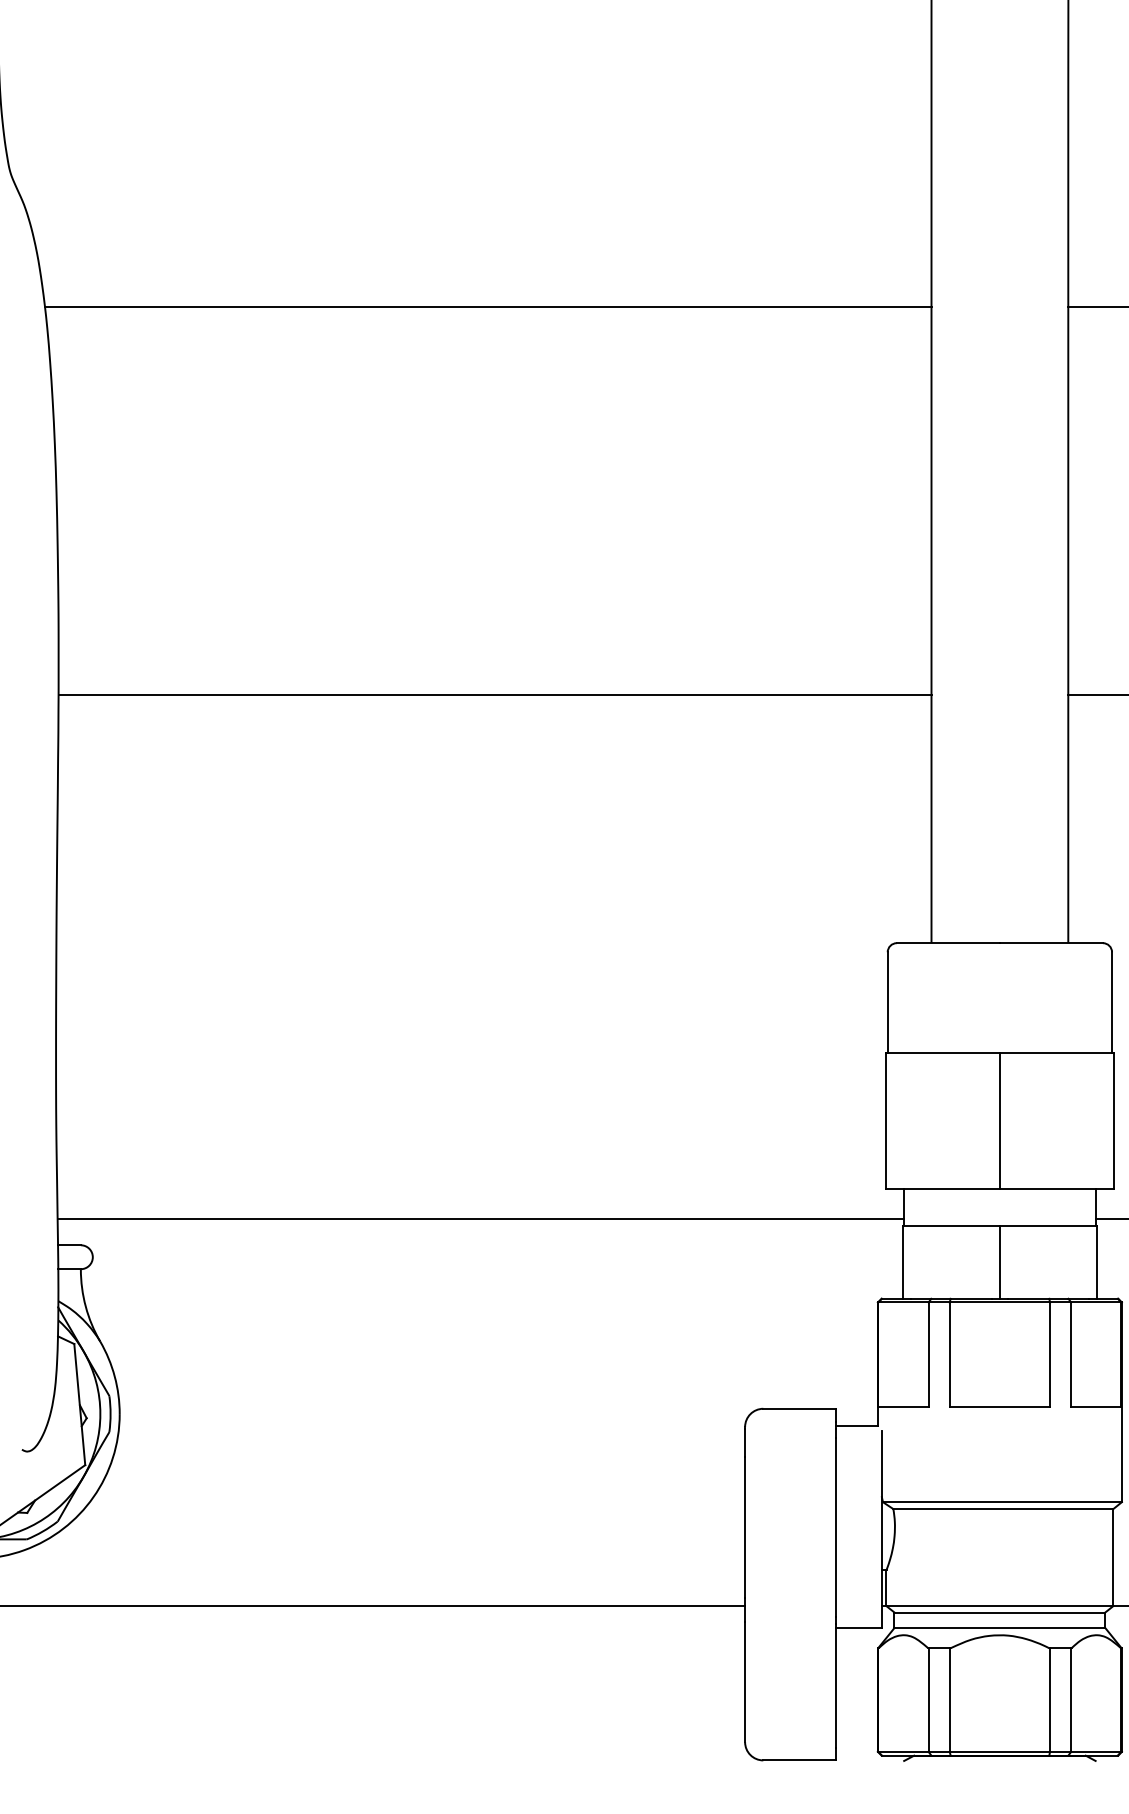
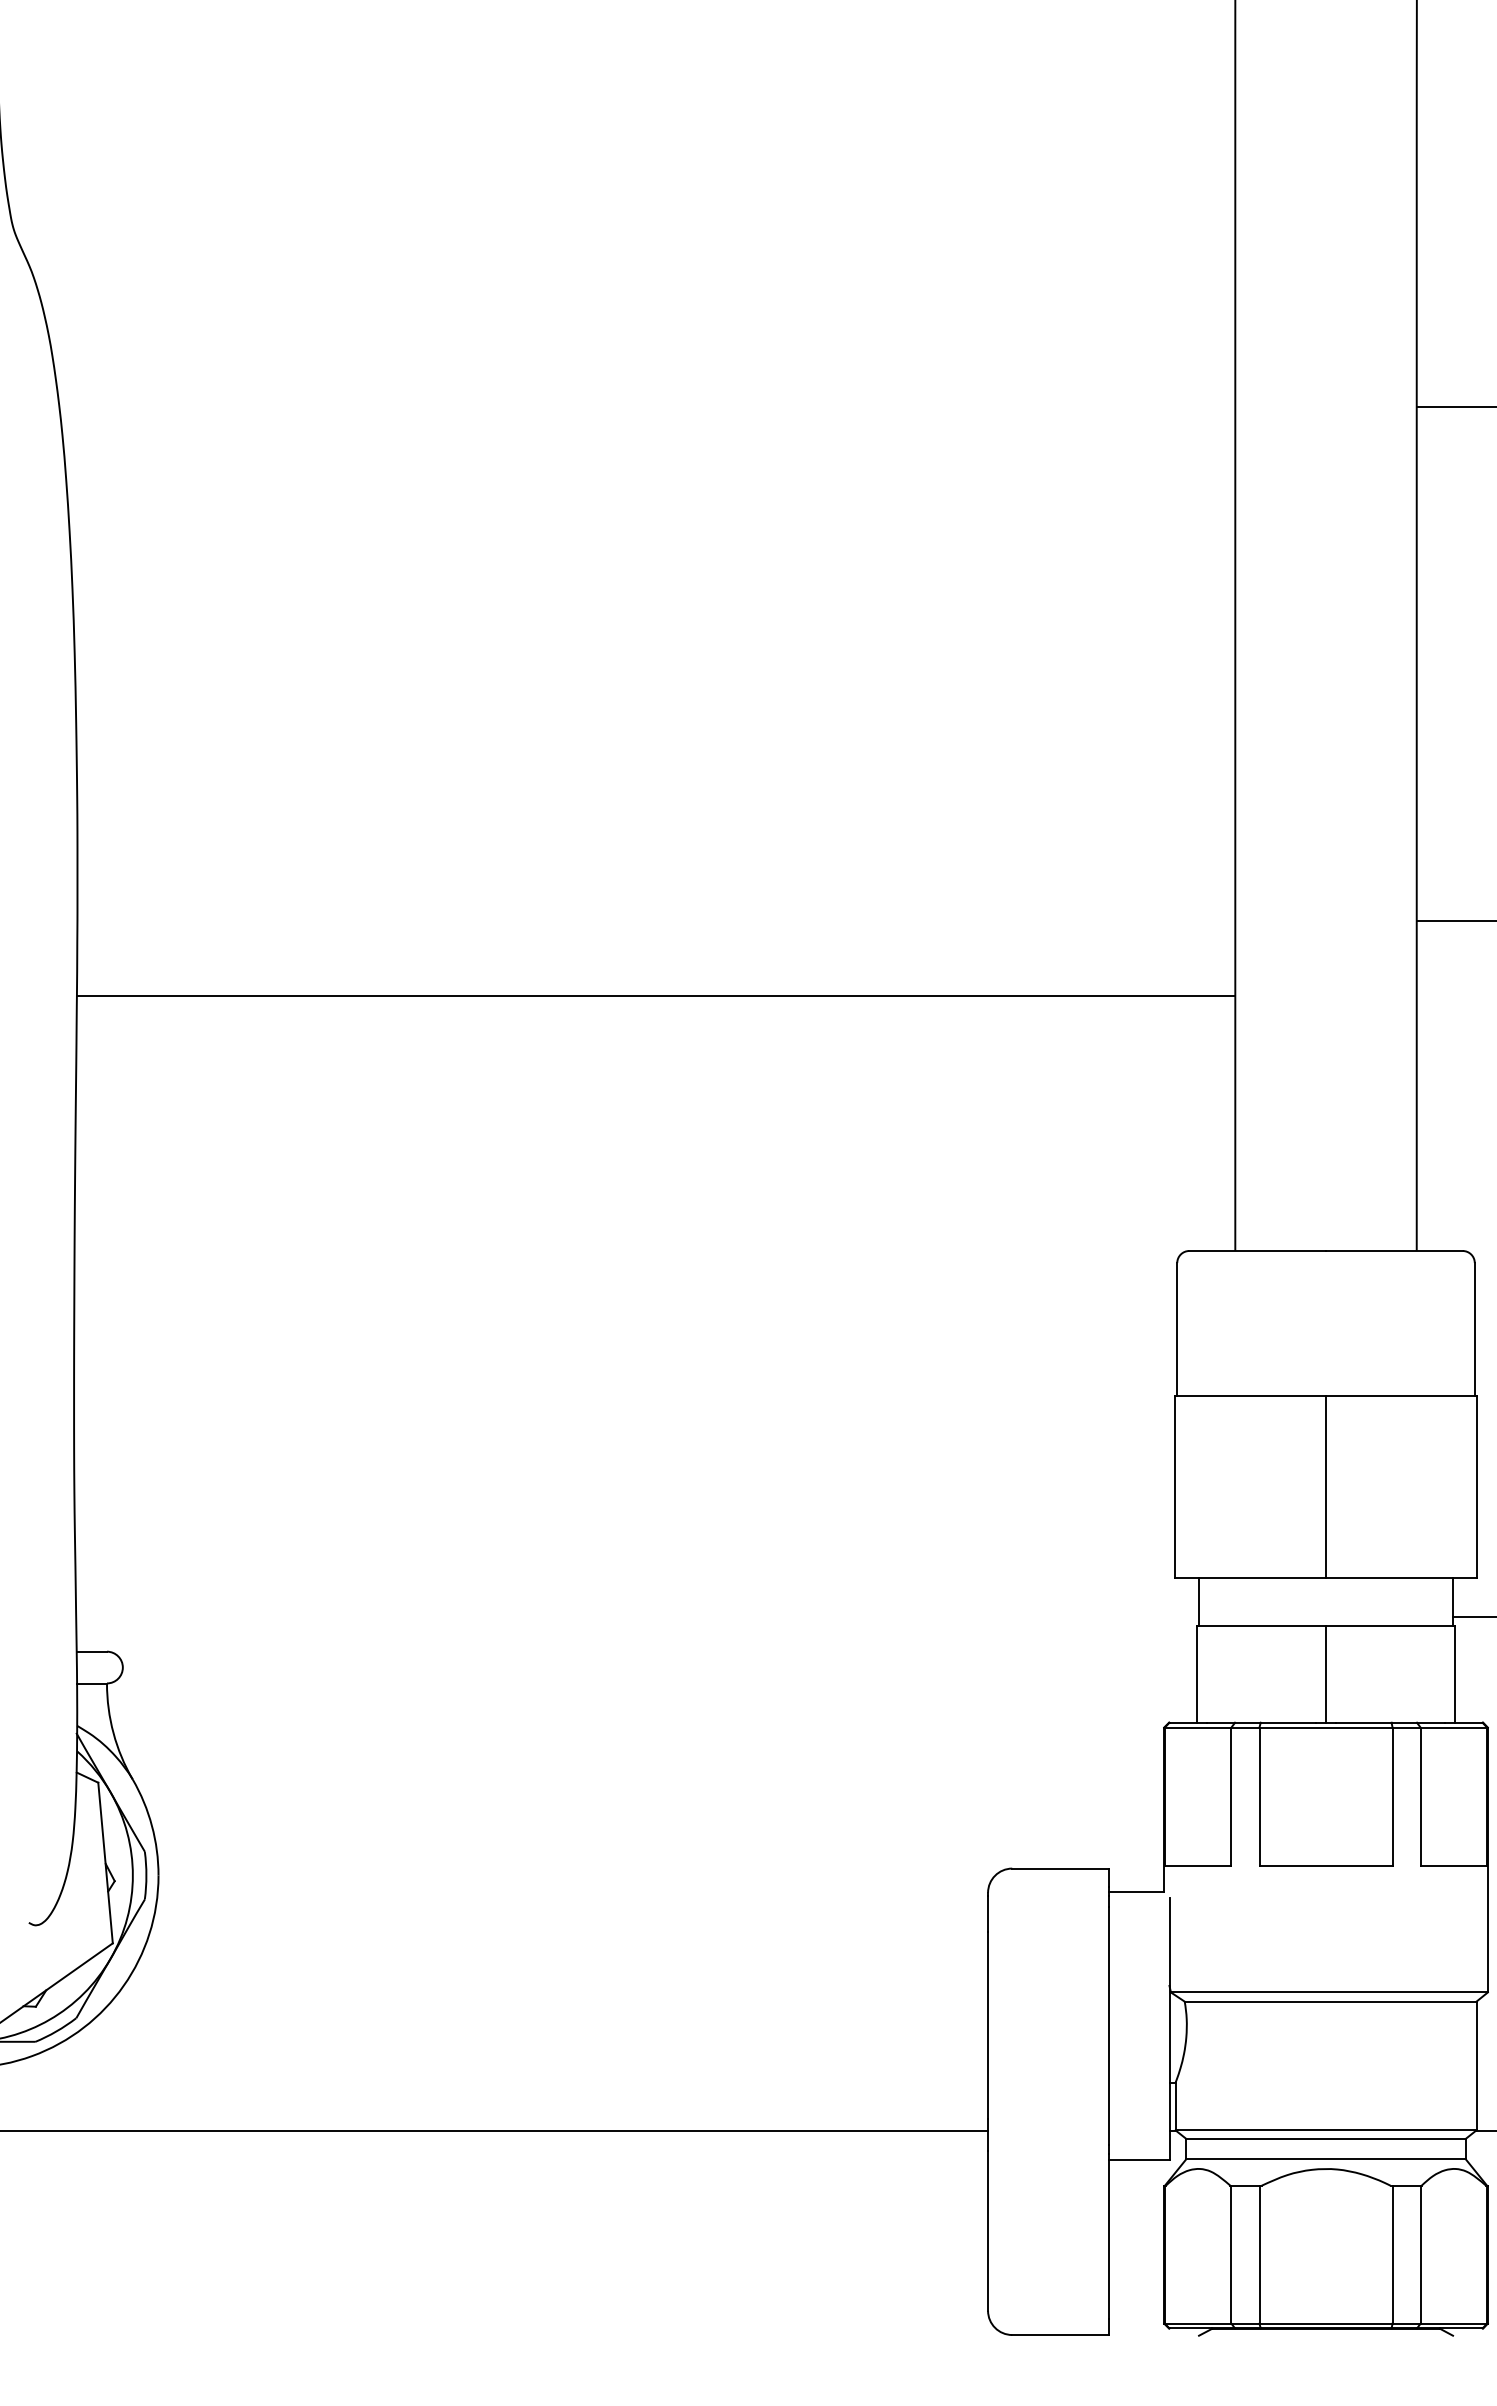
line: (488, 307) -> (647, 407), removed
line: (495, 694) -> (656, 996), moved
line: (480, 1218) -> (637, 1616), removed

